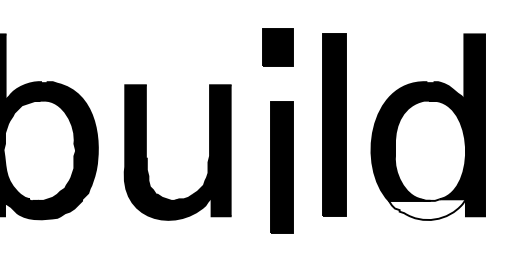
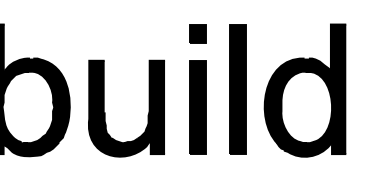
part: (277, 46) -> (197, 33), size x0.71
part: (281, 167) -> (197, 107), moved
fill: (427, 209) -> (304, 149), added

